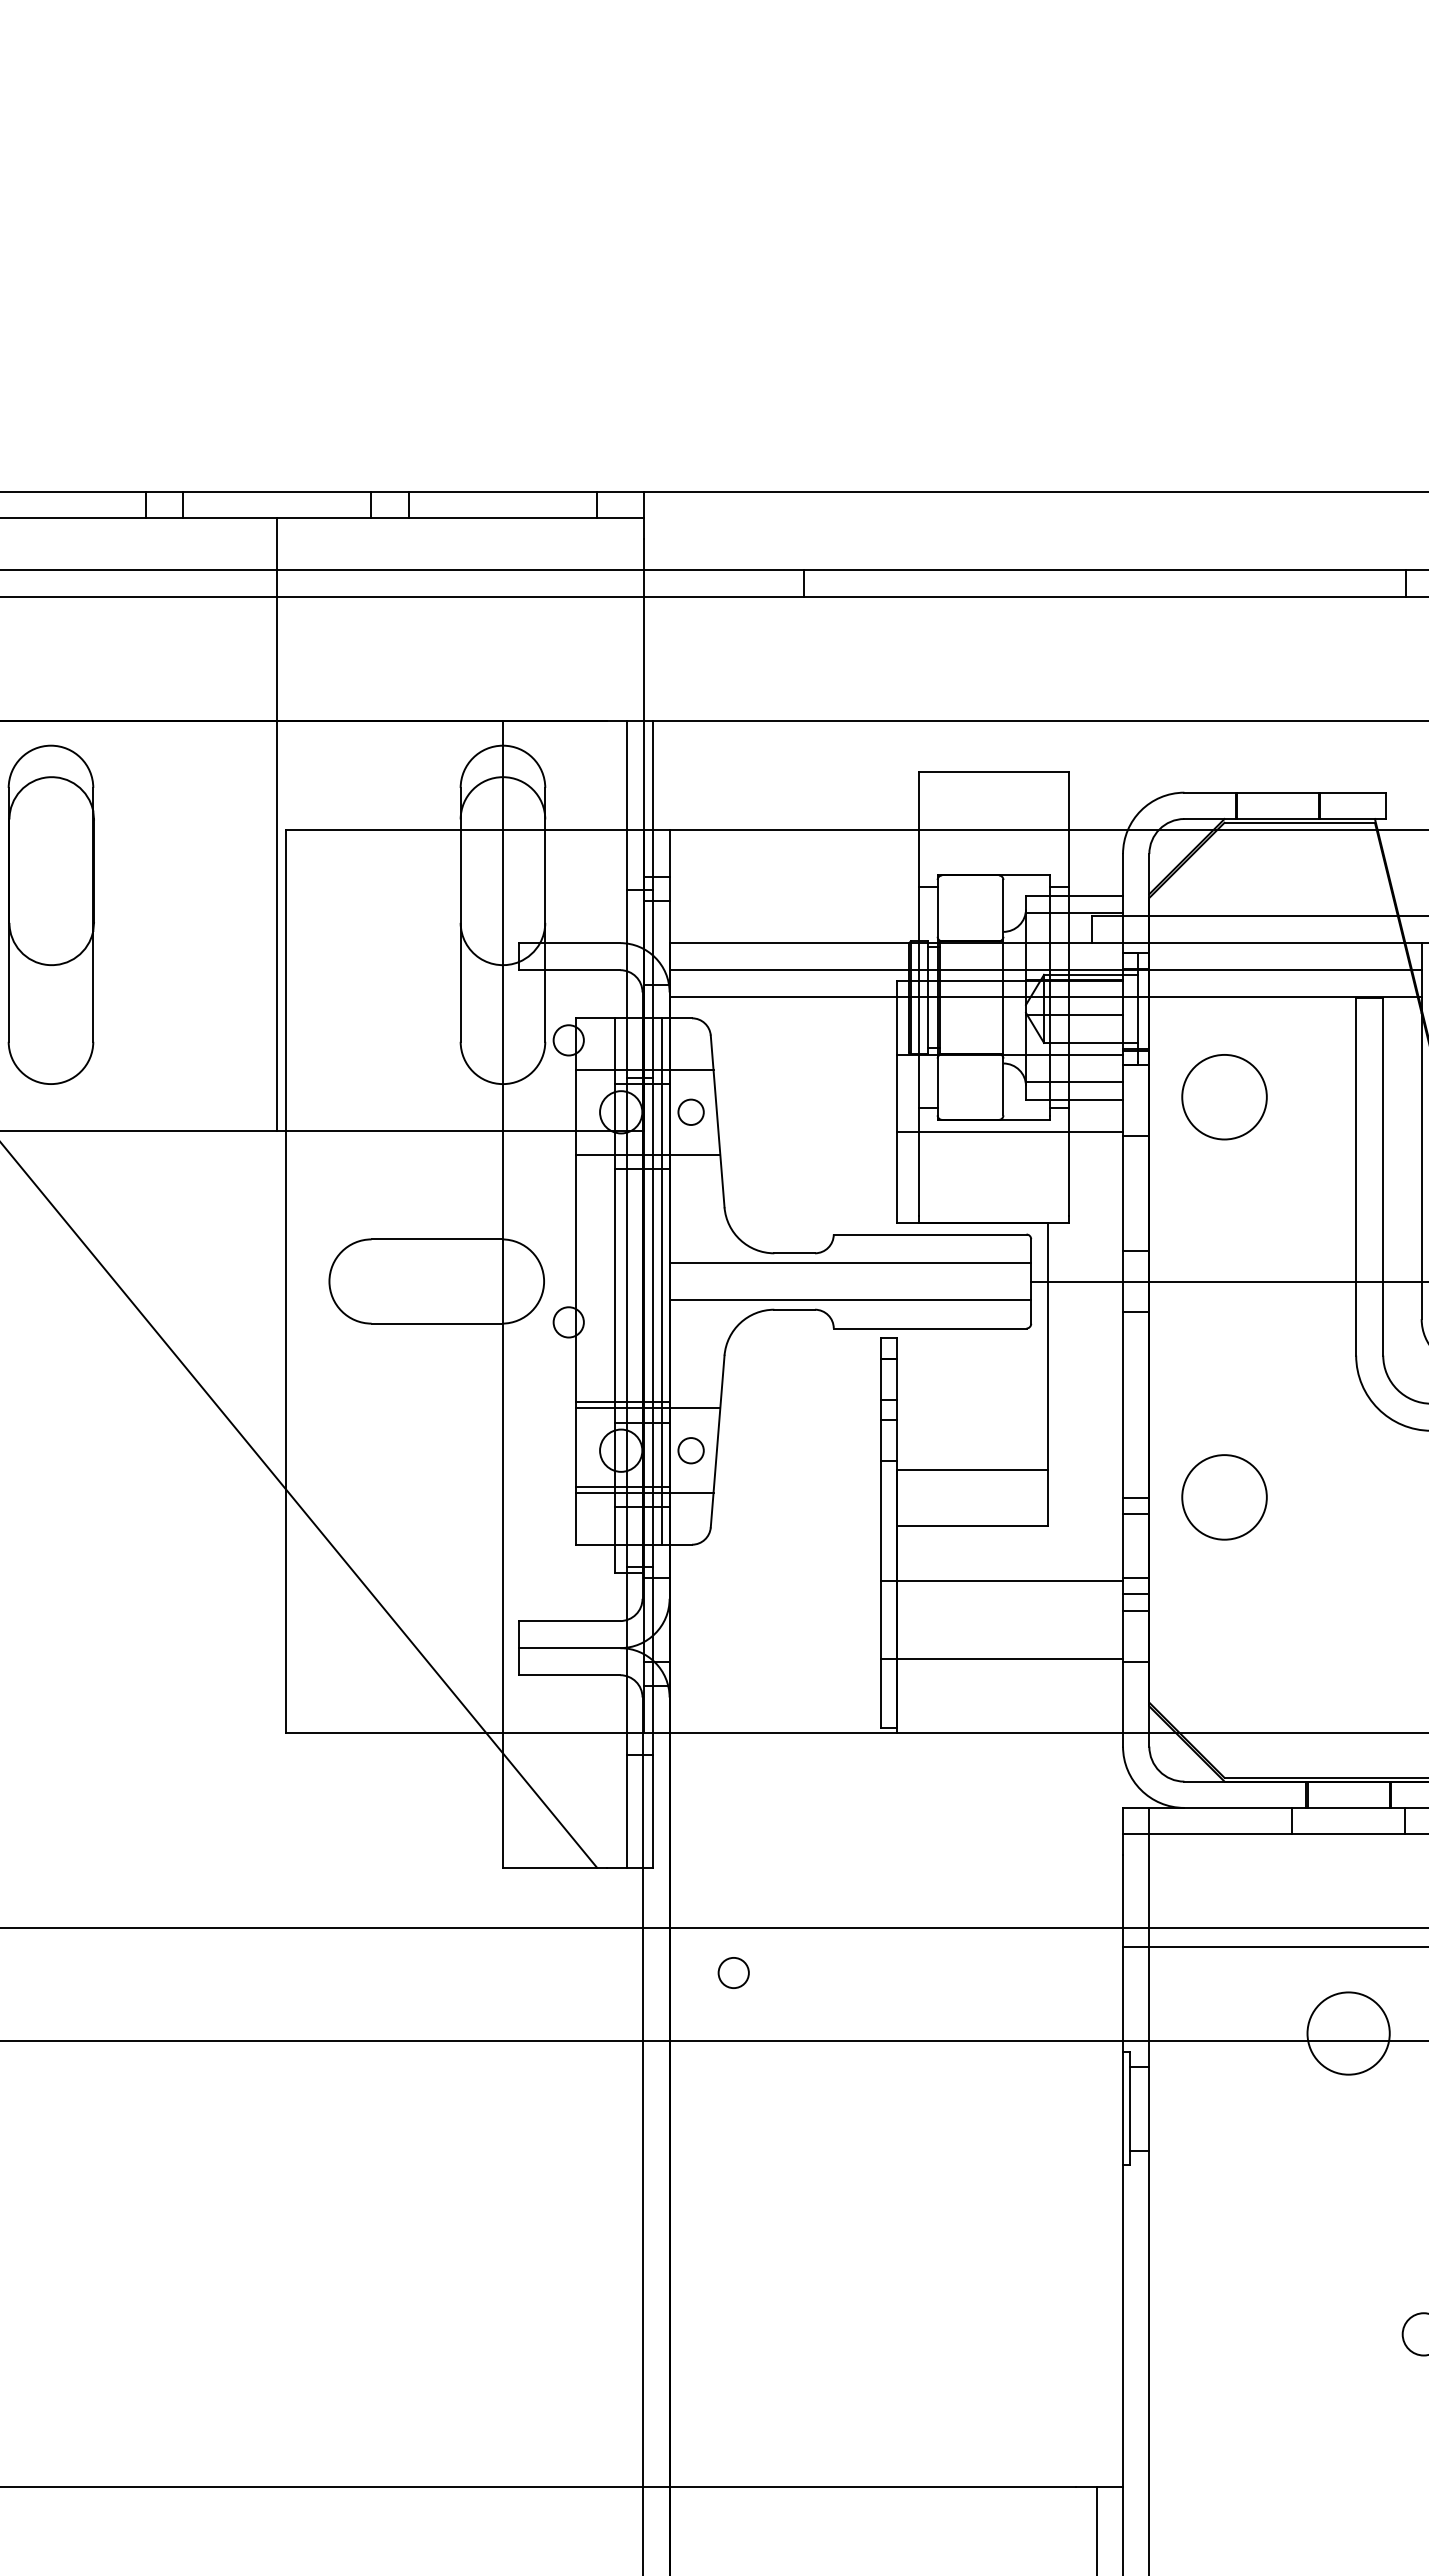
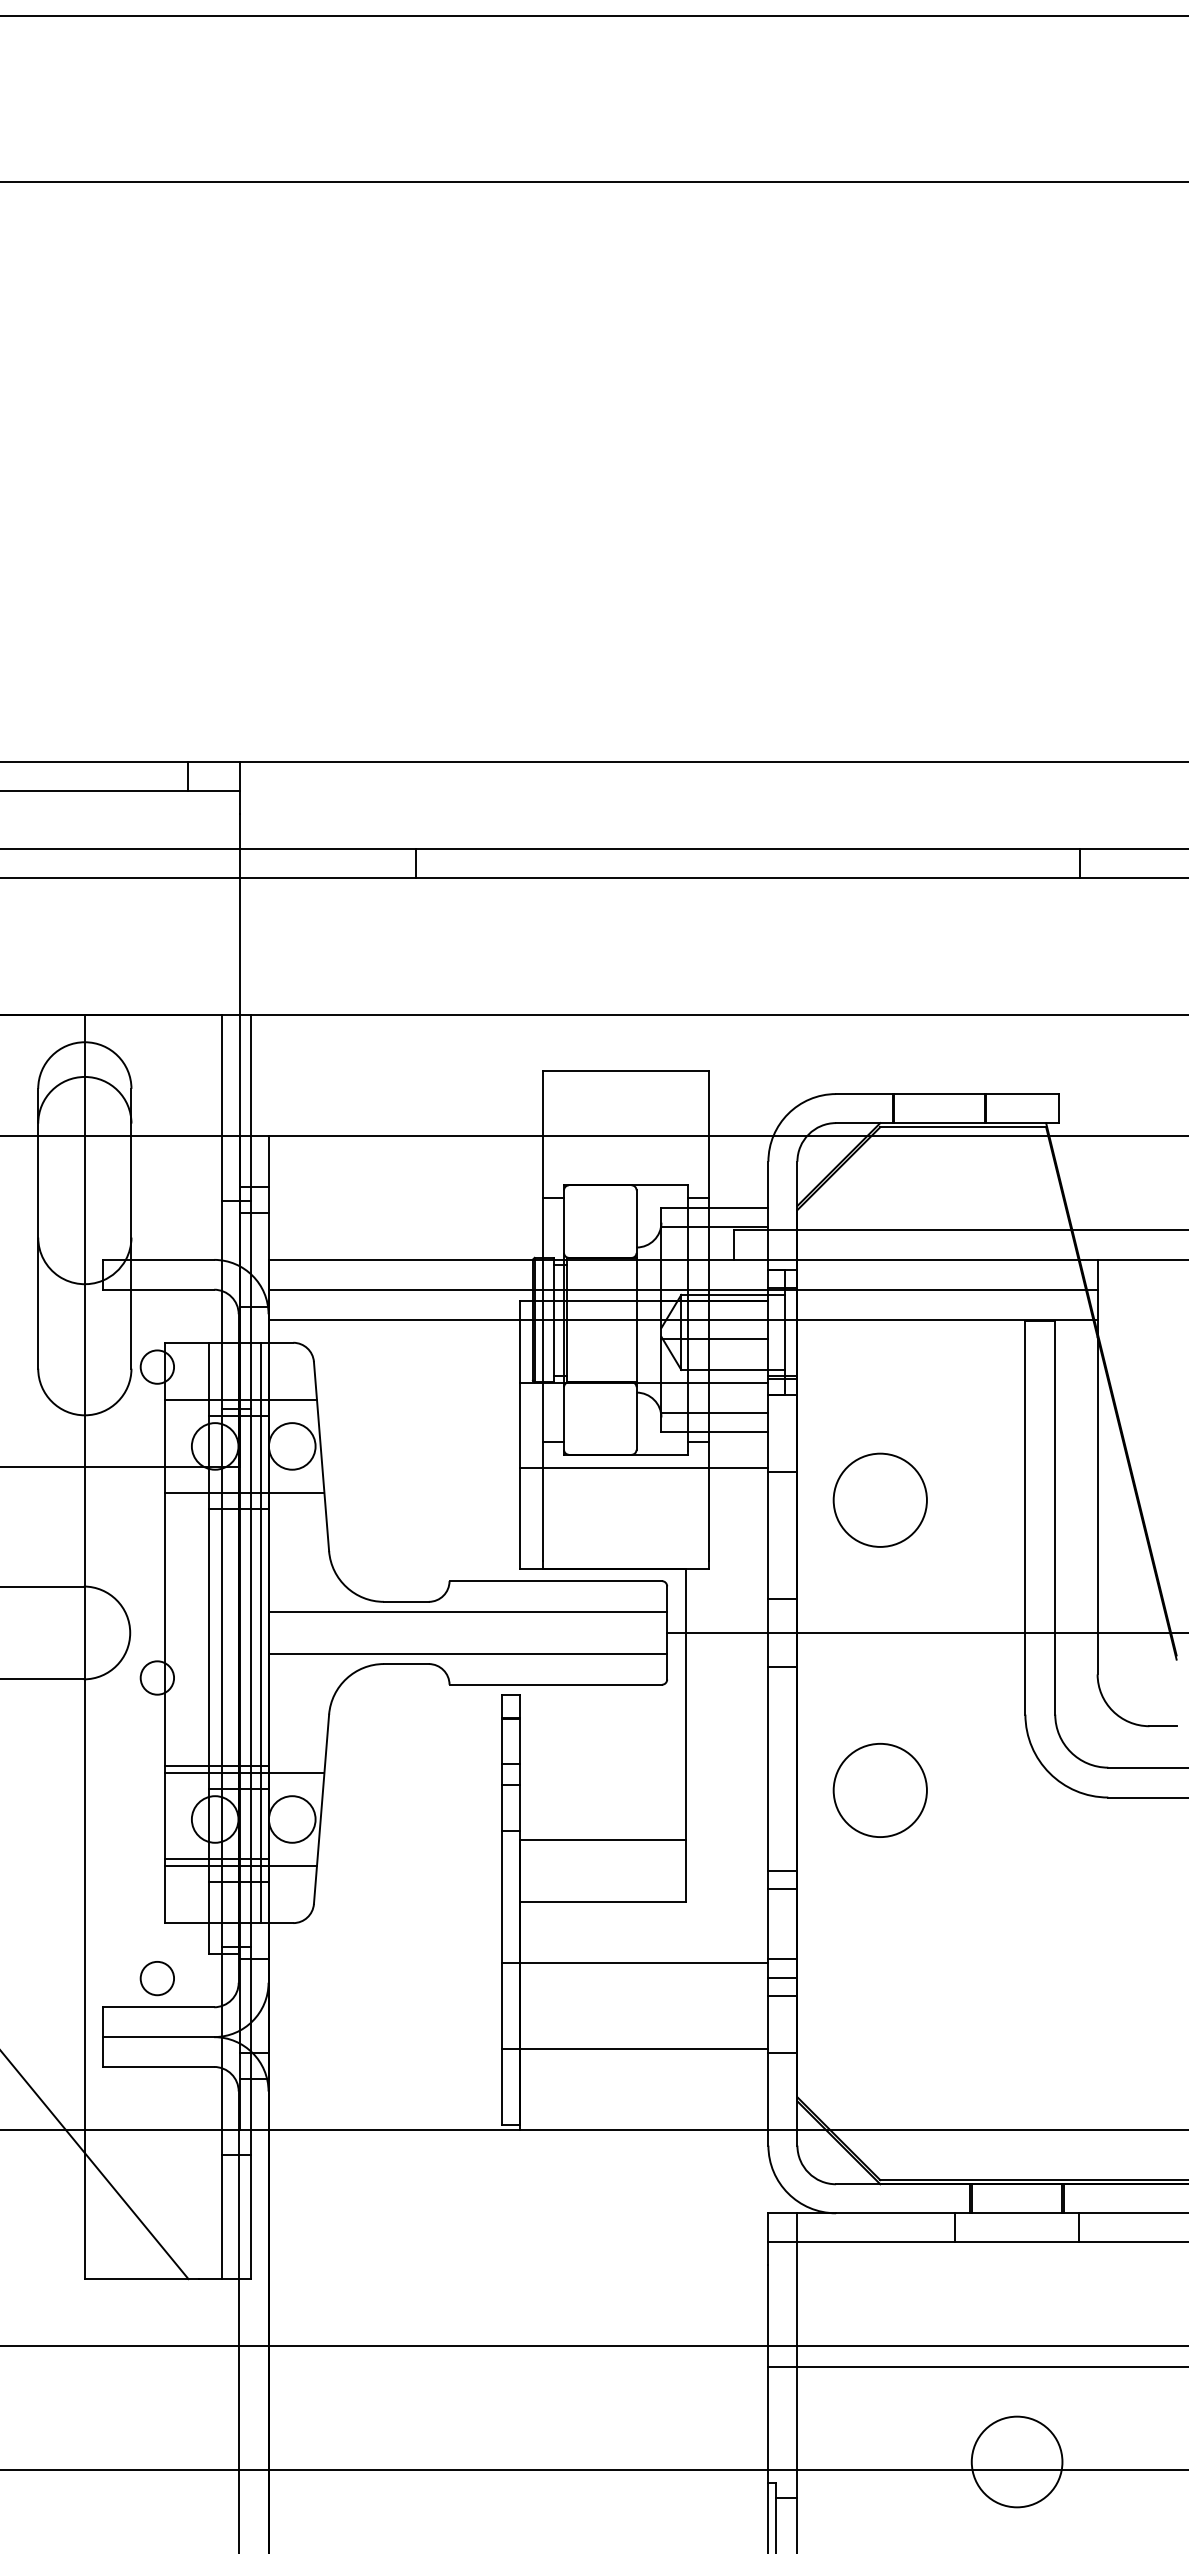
circle: (1224, 1097) -> (880, 1500), moved
circle: (690, 1112) -> (291, 1446), size x1.67
circle: (690, 1450) -> (291, 1819), size x1.67
circle: (1224, 1497) -> (880, 1790), moved
circle: (733, 1972) -> (157, 1977), moved

